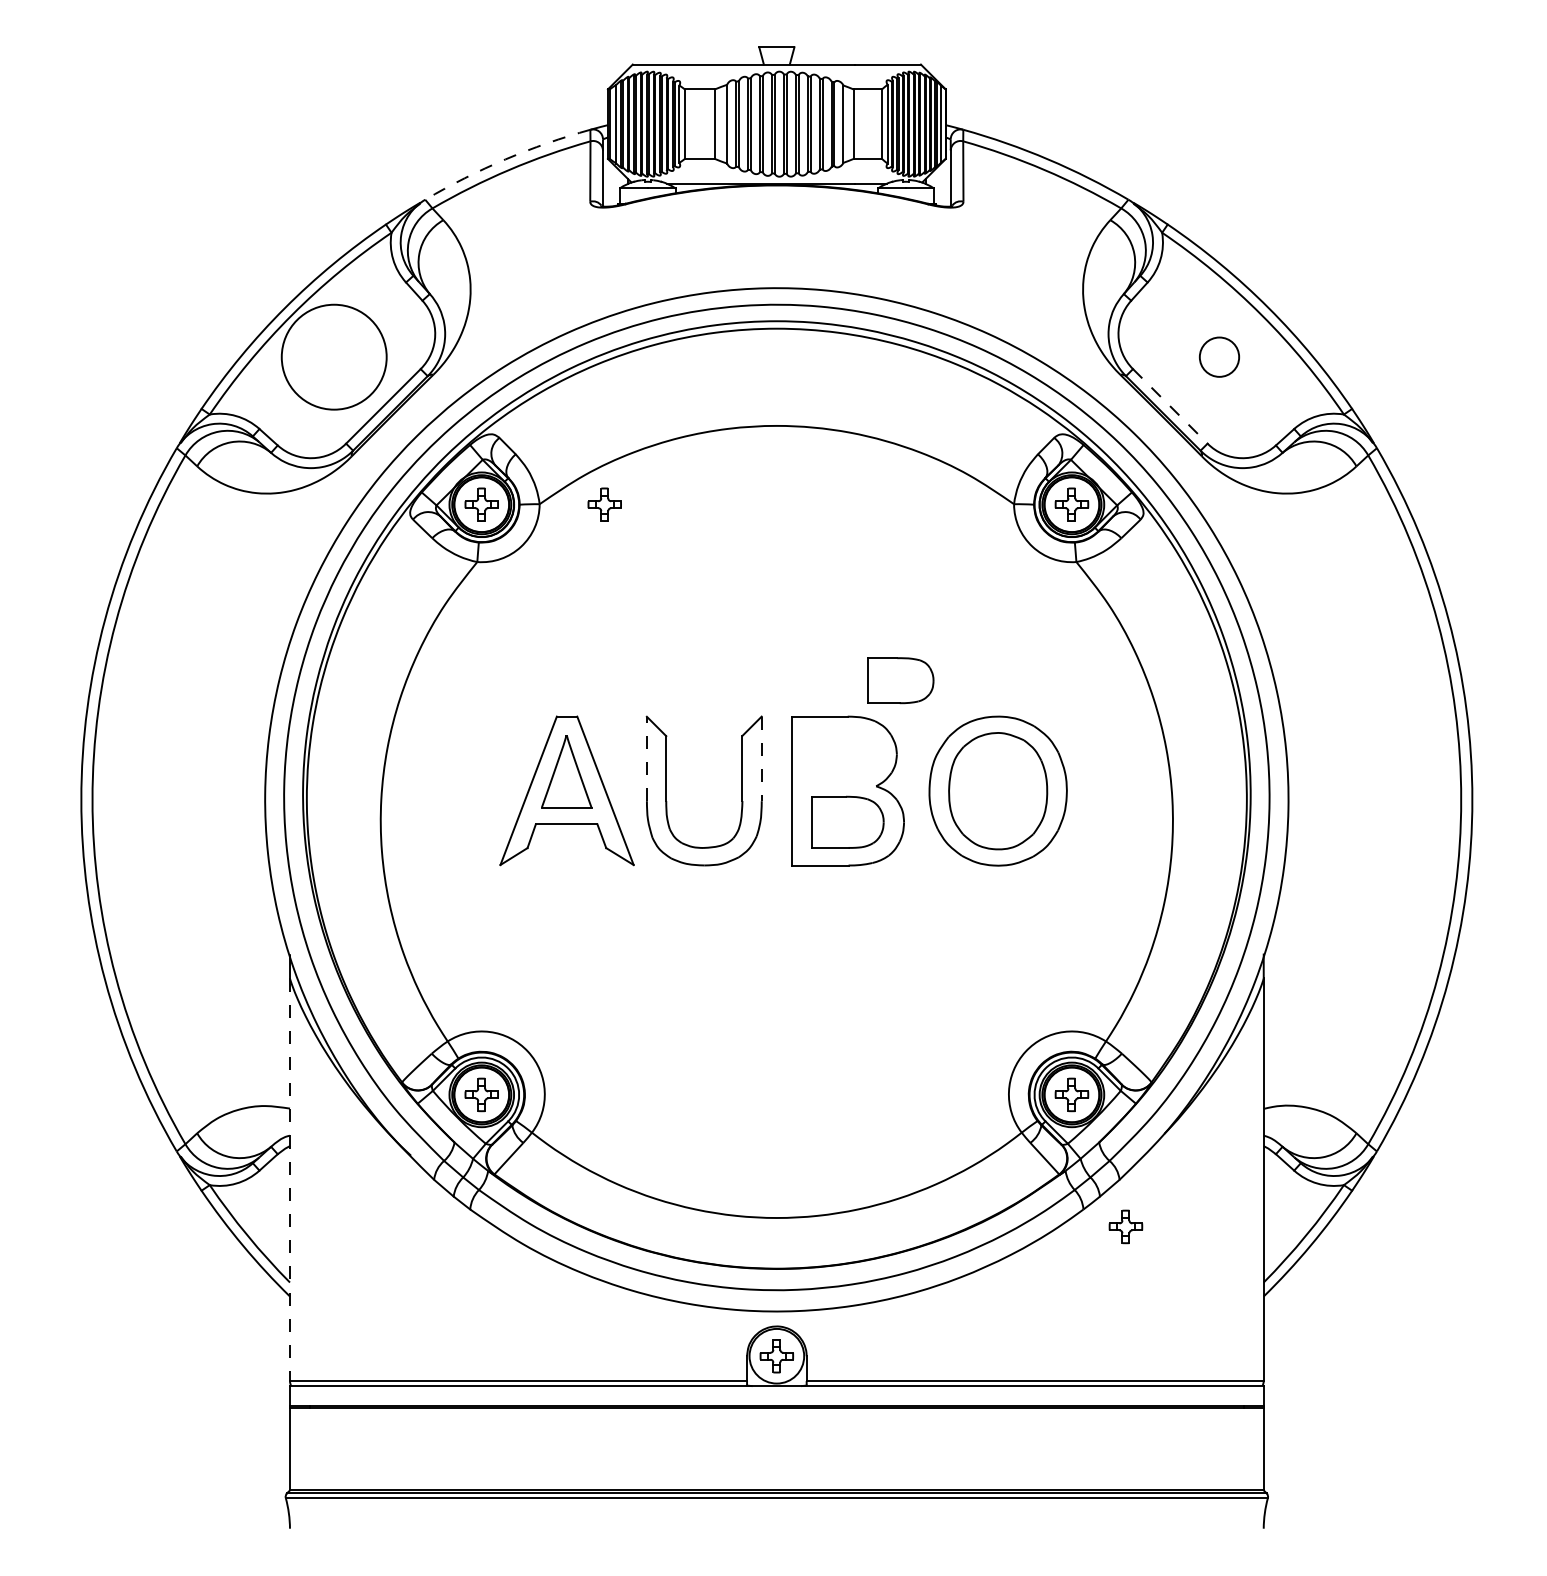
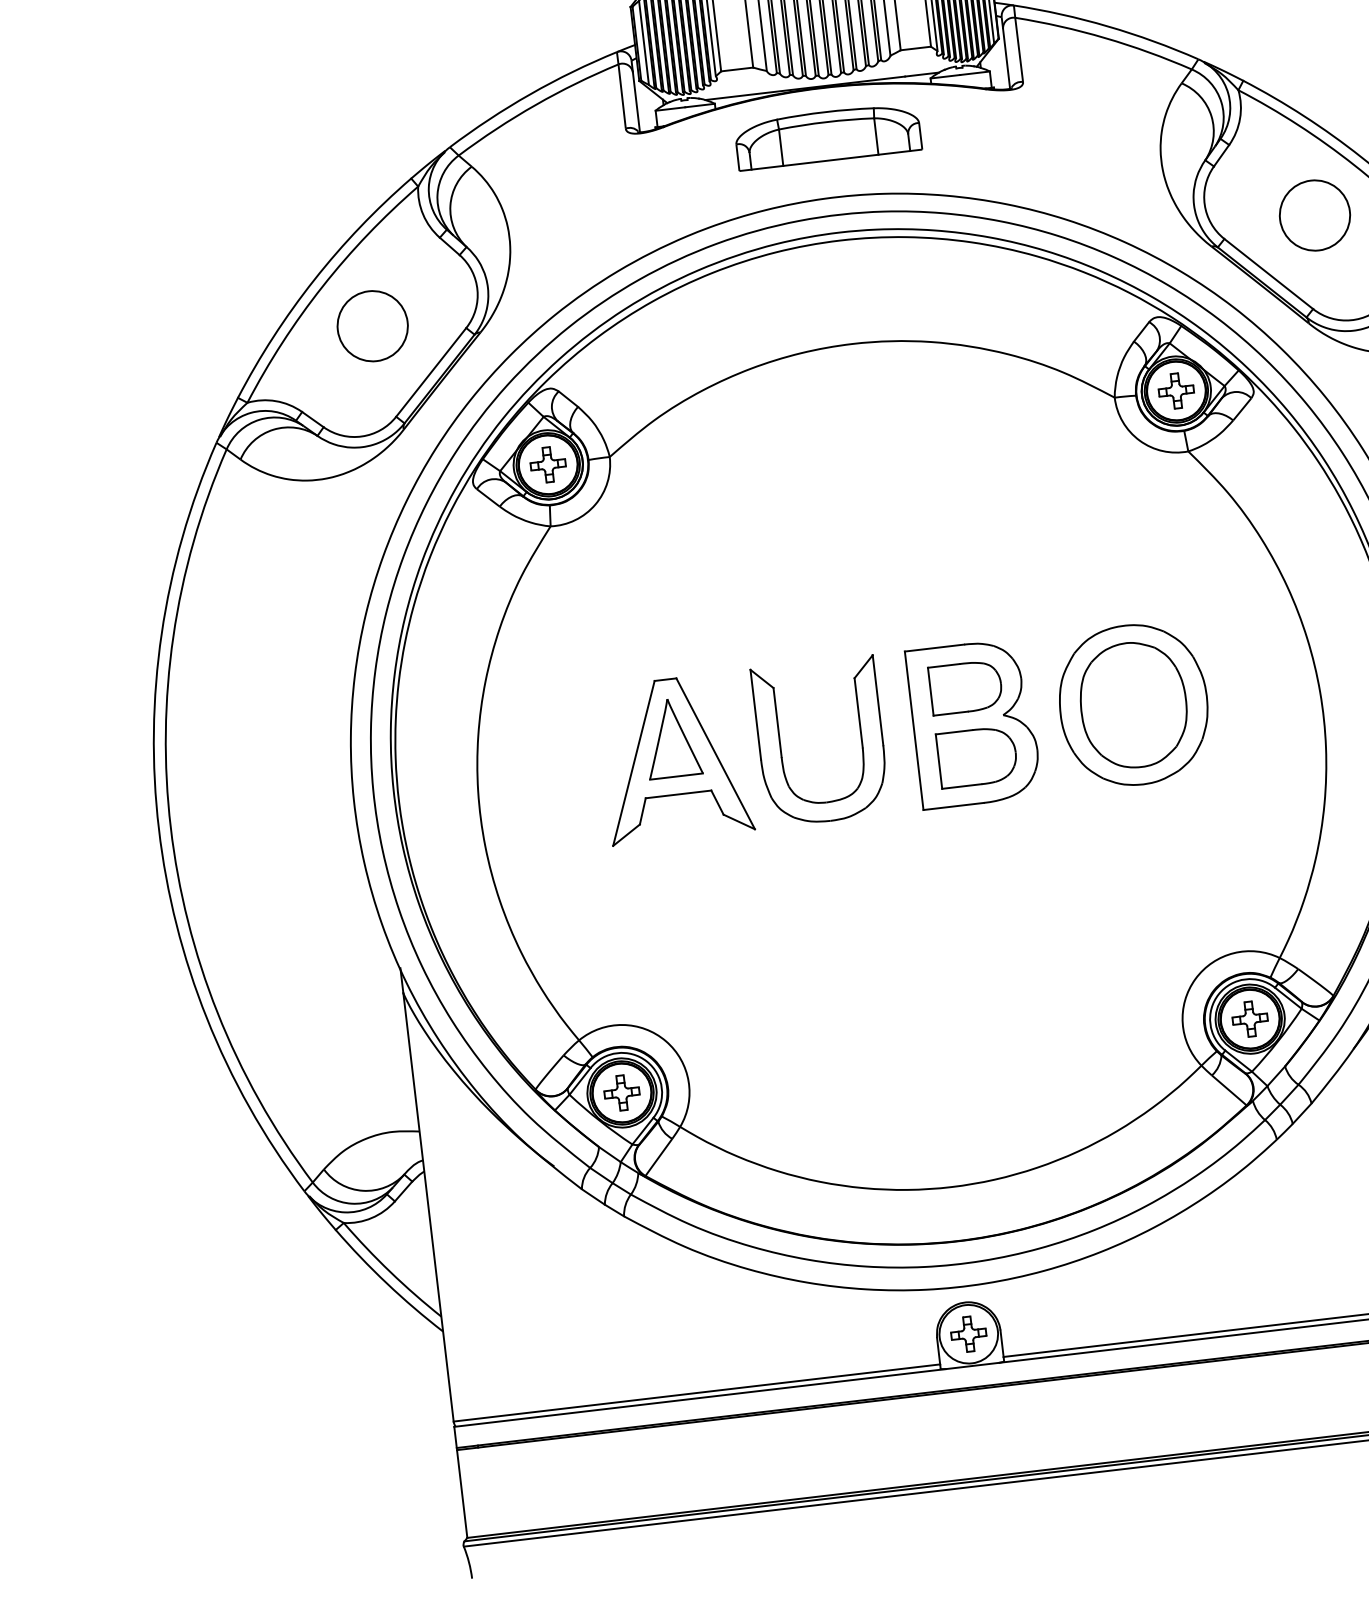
arc: (505, 159) -> (530, 94), dashed -> solid
part: (776, 230) -> (827, 136), added
circle: (334, 357) -> (373, 326), size x0.62
circle: (1219, 357) -> (1315, 215), size x1.67
line: (1170, 406) -> (1269, 274), dashed -> solid
part: (604, 504) -> (678, 449), removed
part: (900, 680) -> (965, 687), moved
line: (646, 758) -> (755, 714), dashed -> solid
line: (761, 759) -> (877, 700), dashed -> solid
line: (290, 1180) -> (429, 1207), dashed -> solid
part: (1125, 1226) -> (1323, 1152), removed

